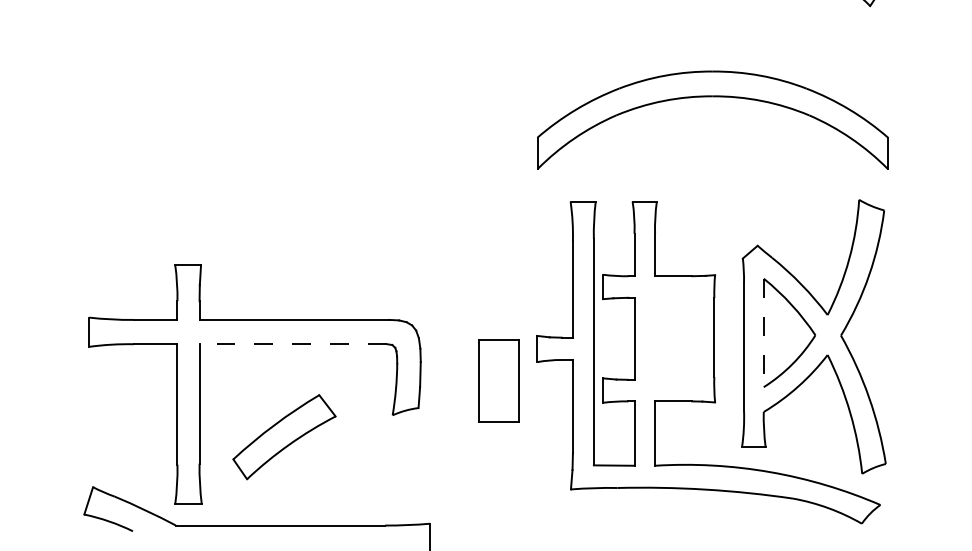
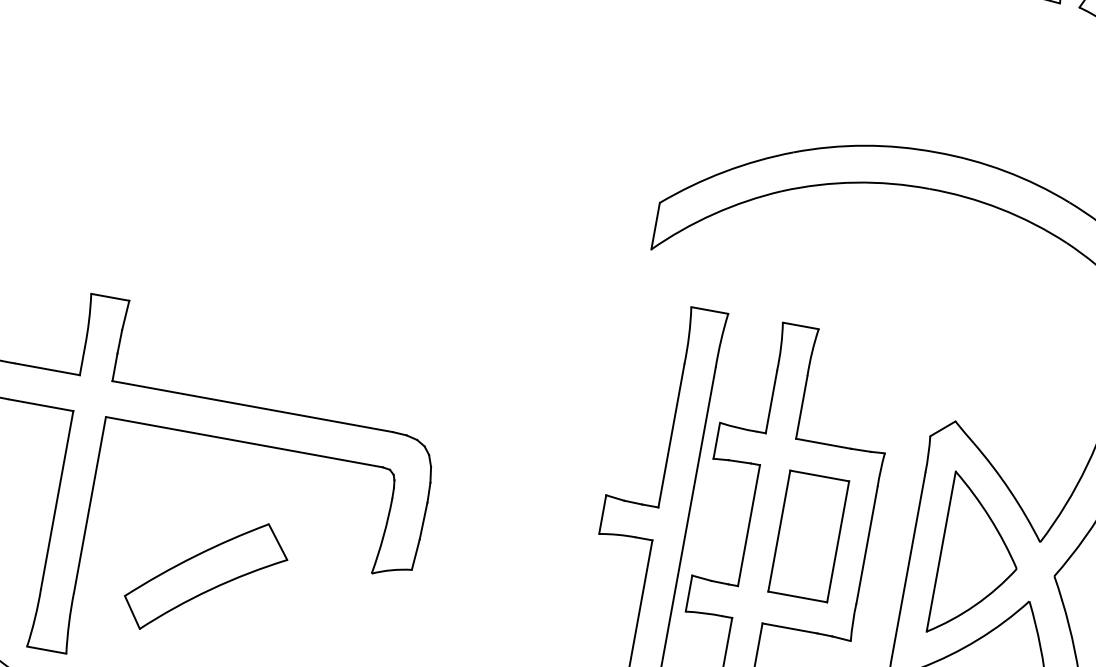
line: (763, 333) -> (940, 552), dashed -> solid
line: (293, 344) -> (244, 442), dashed -> solid
part: (498, 380) -> (808, 535), moved

